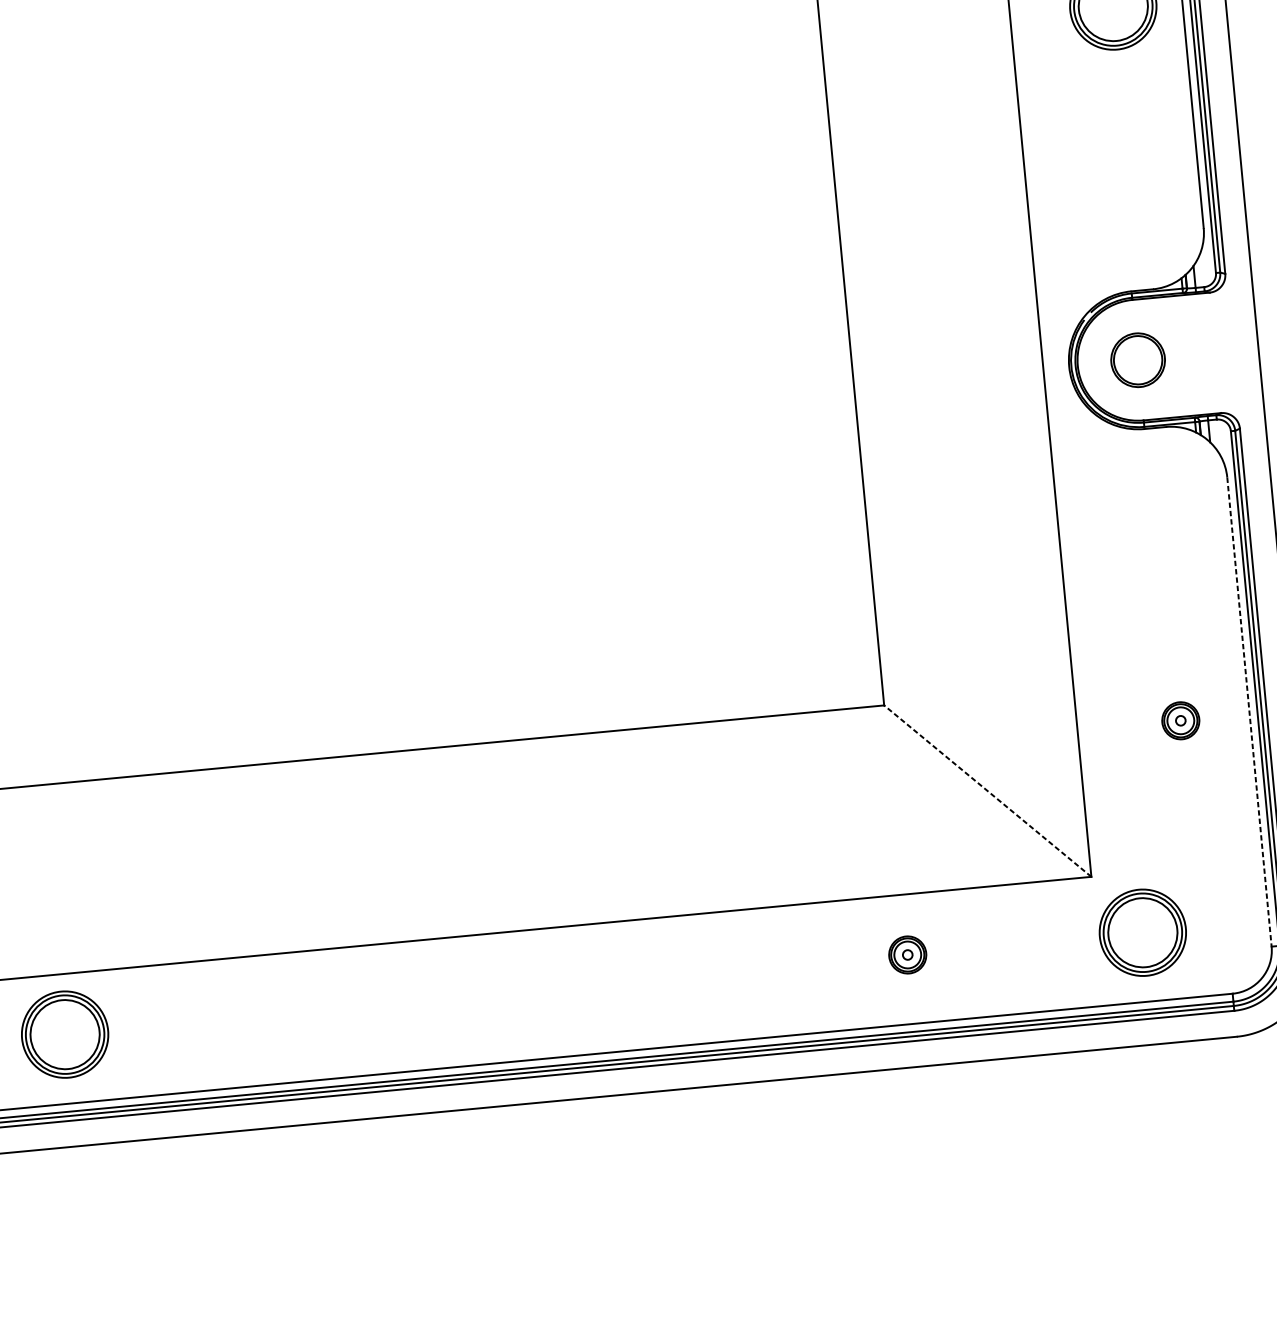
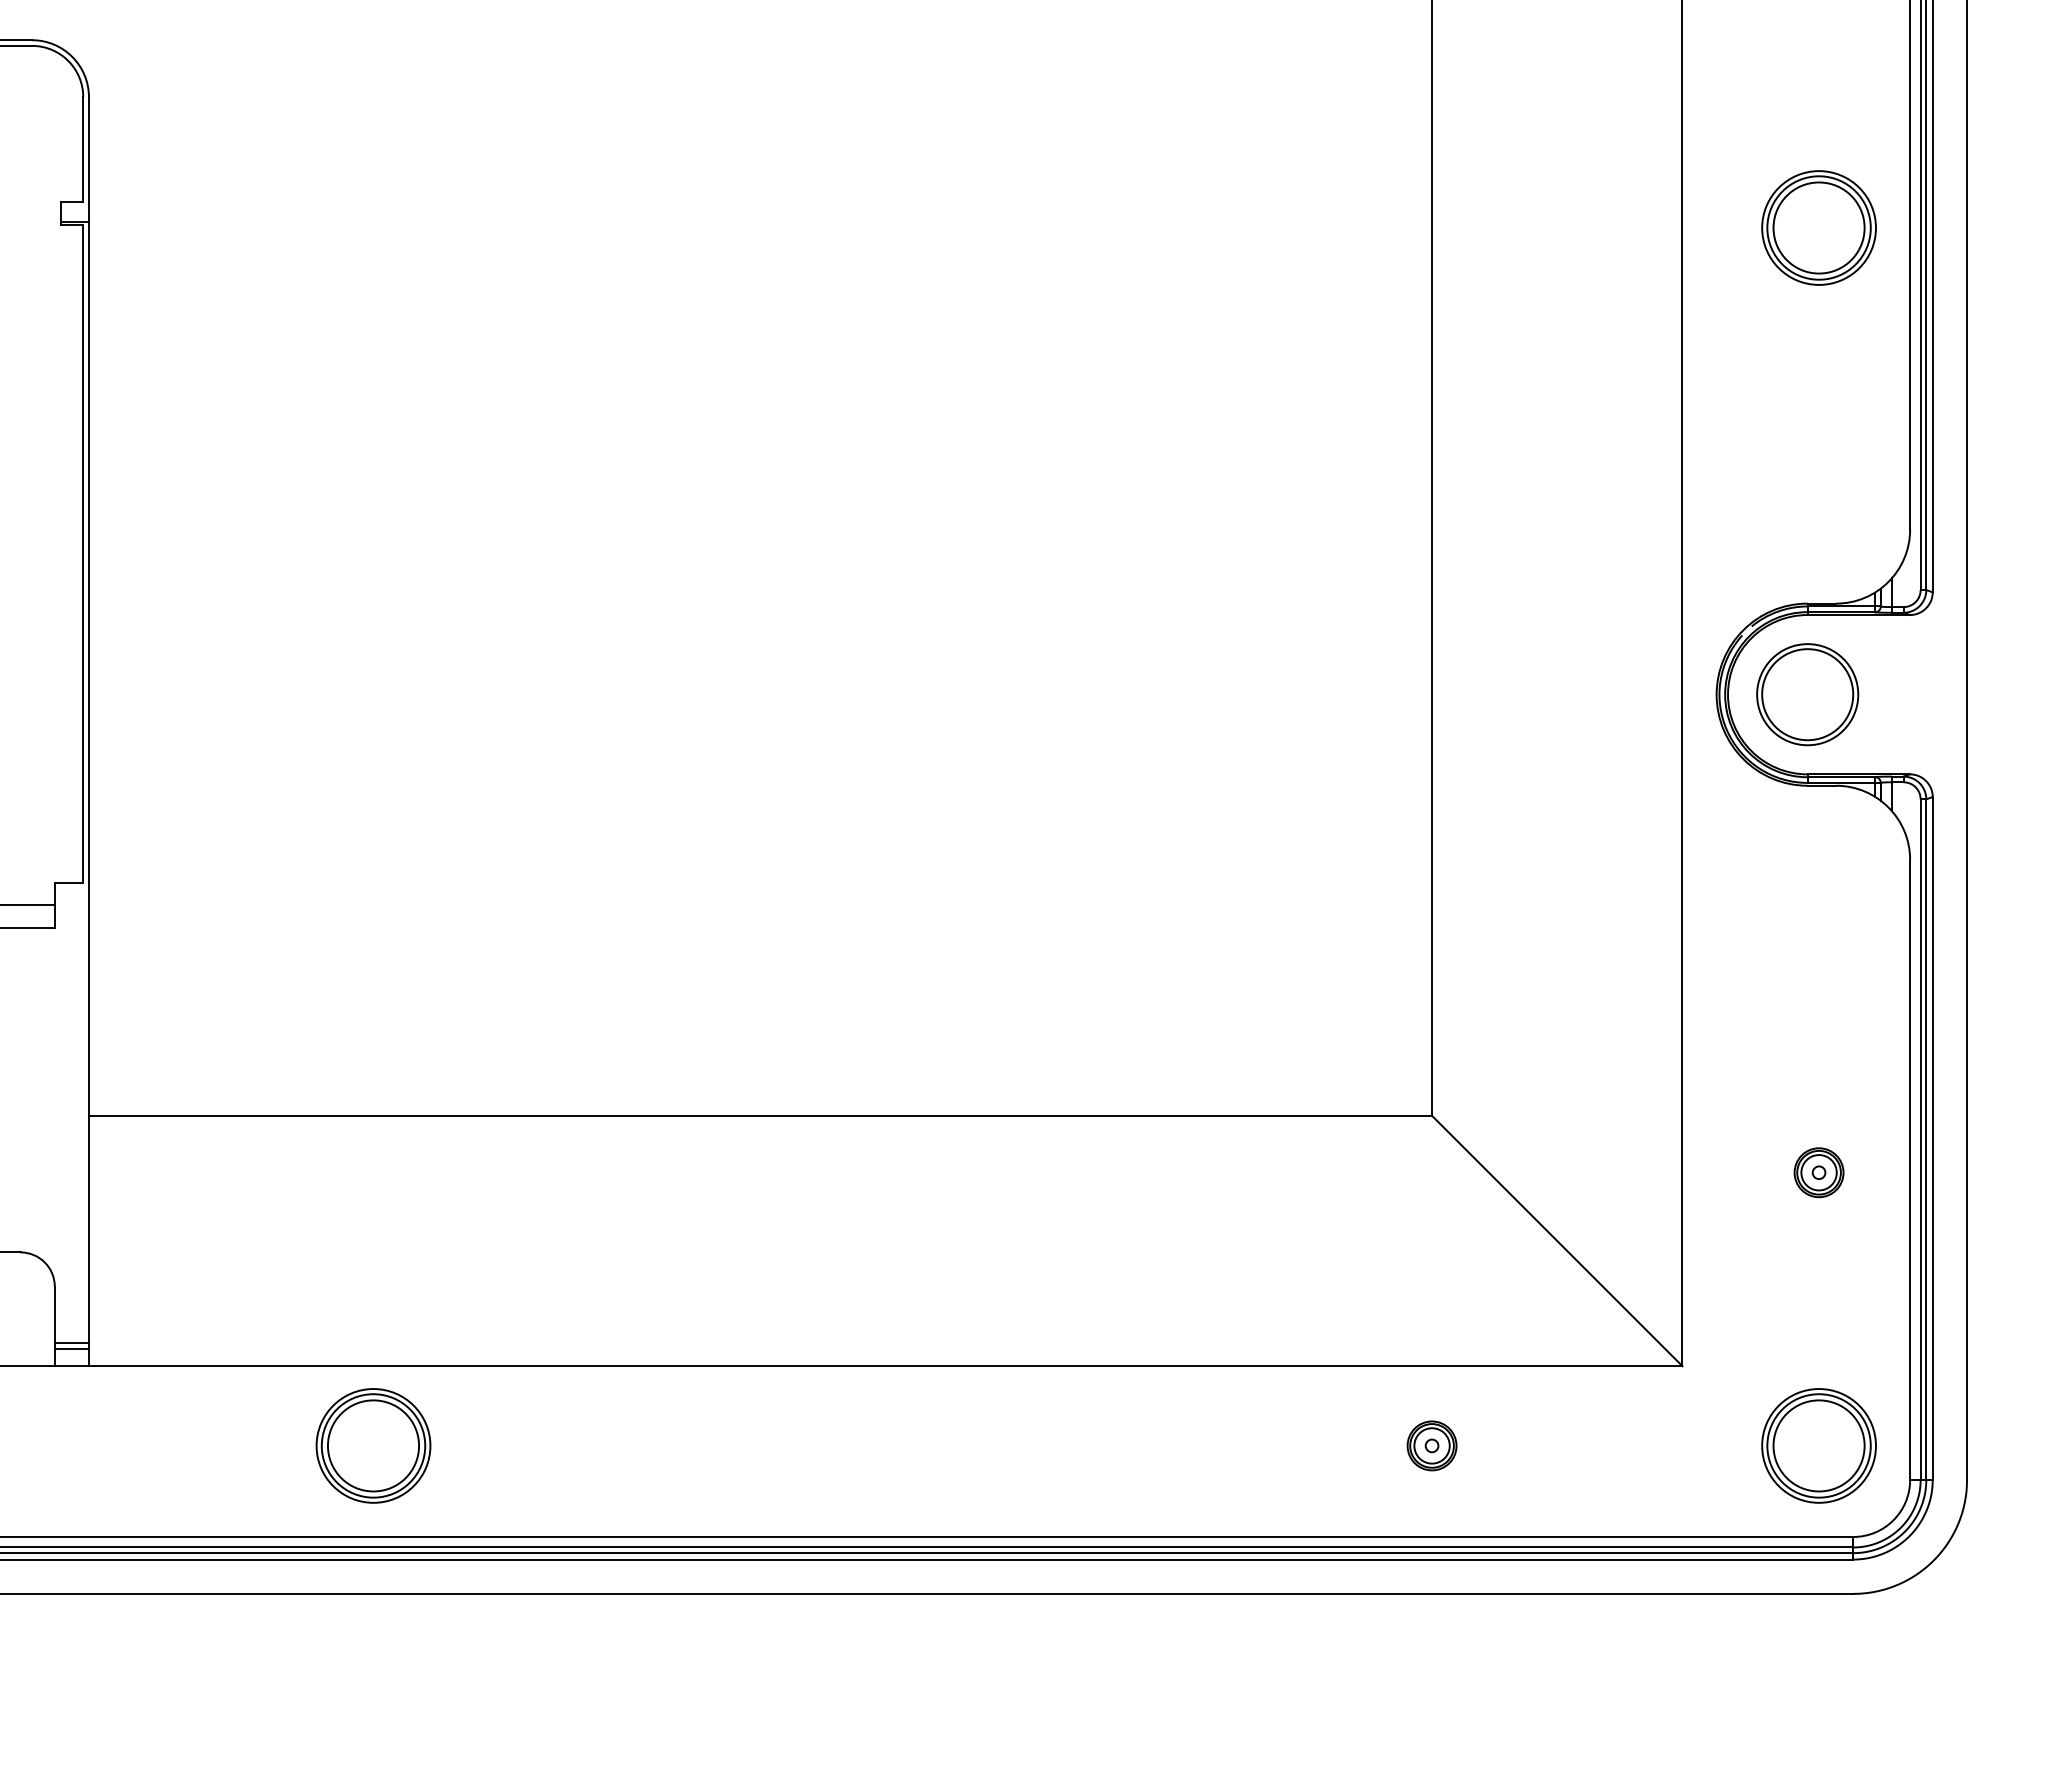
part: (1137, 360) -> (1807, 694), size x1.43
line: (1249, 712) -> (1910, 1170), dashed -> solid
line: (987, 790) -> (1556, 1240), dashed -> solid
part: (1142, 932) -> (1818, 1445), moved
part: (65, 1034) -> (373, 1445), moved

